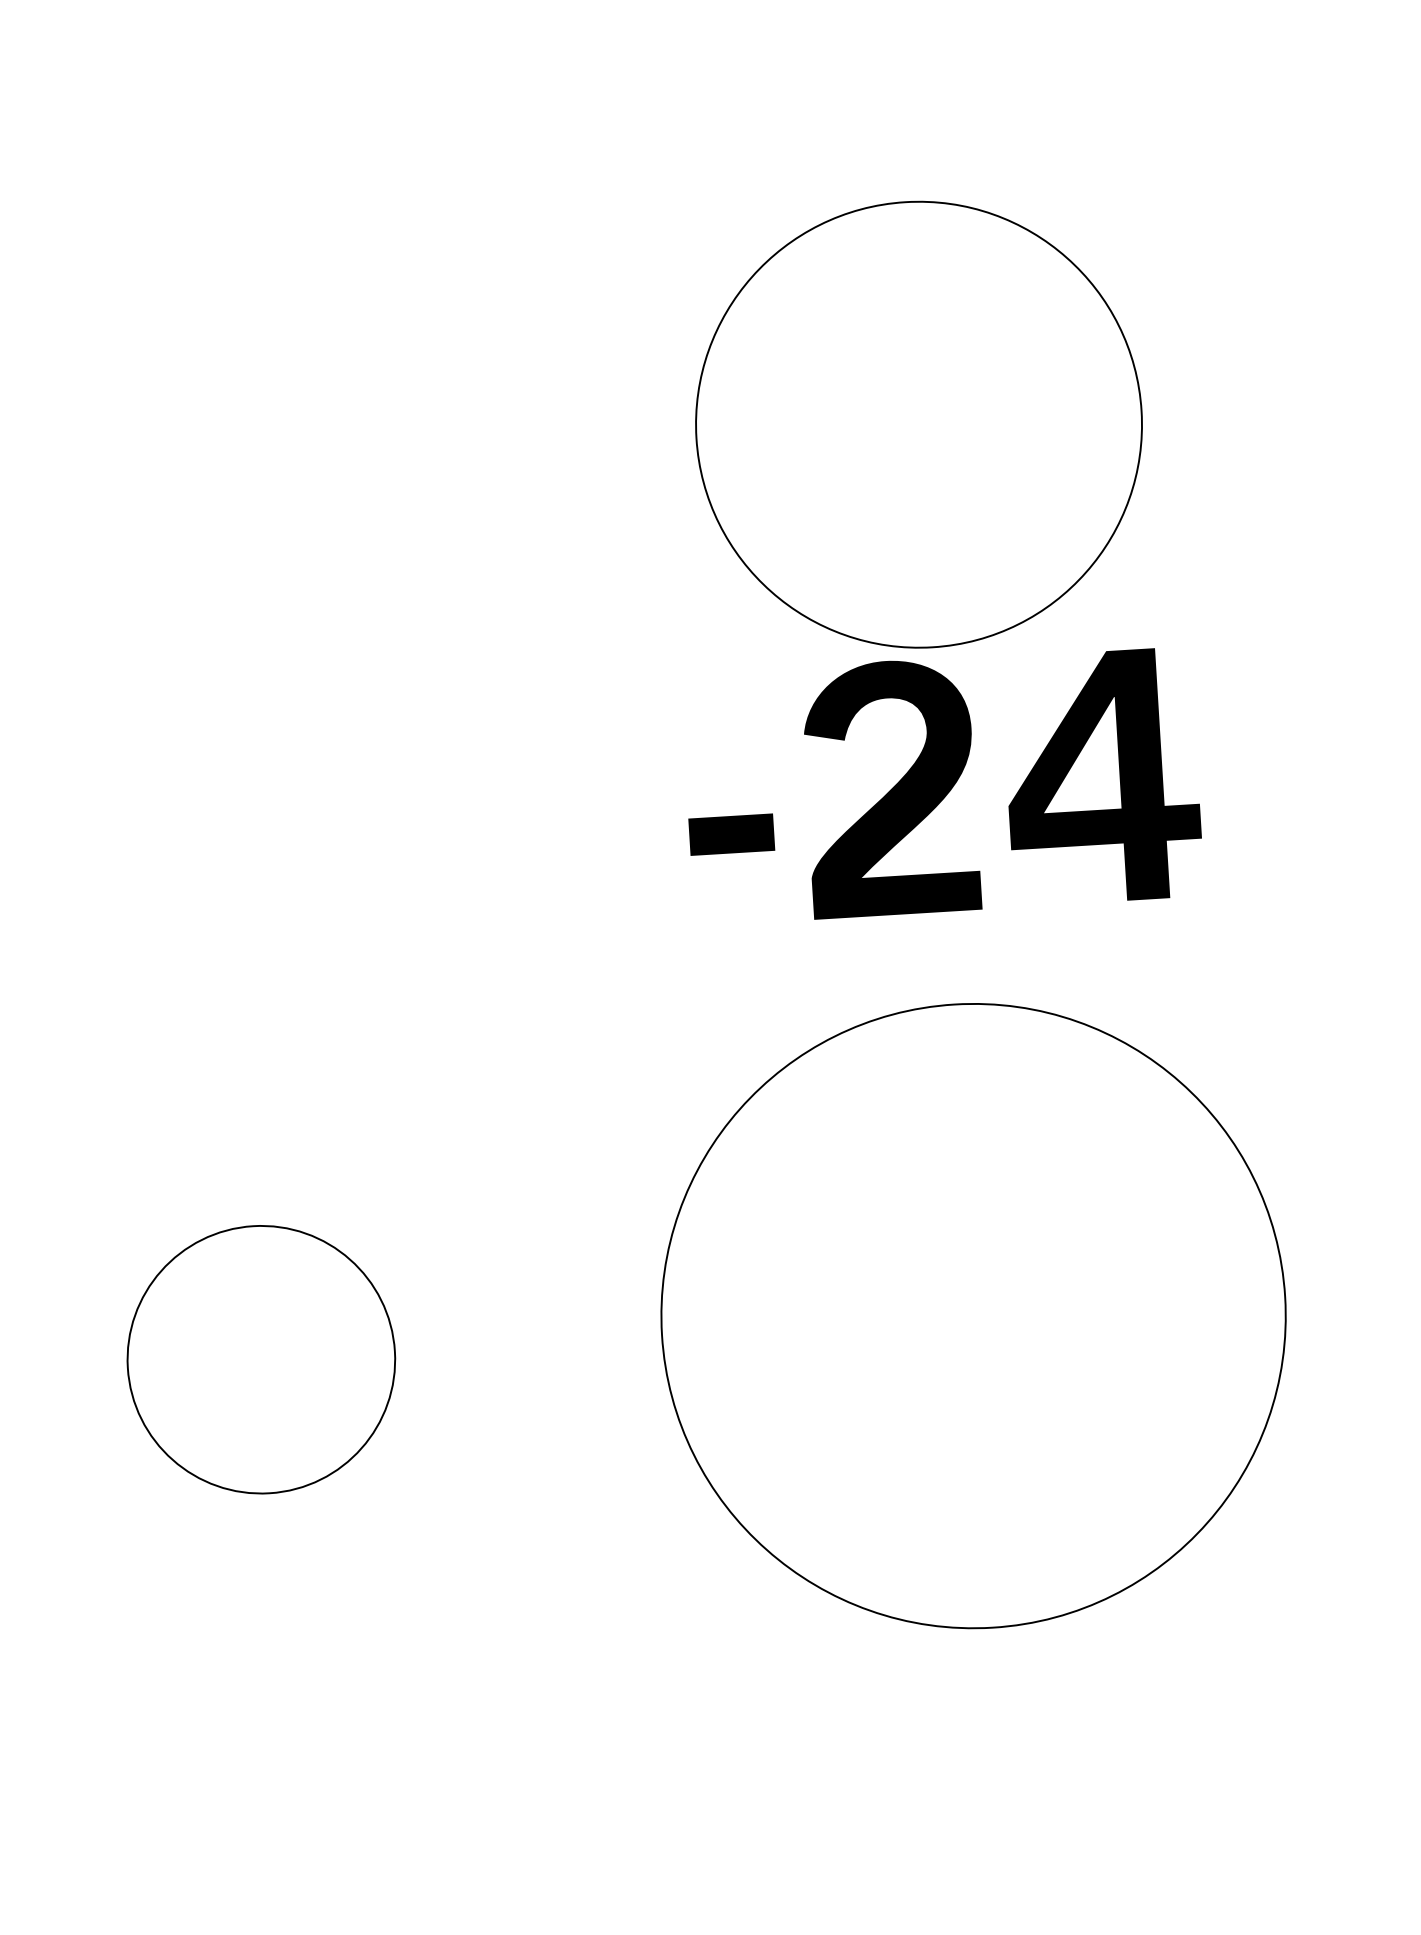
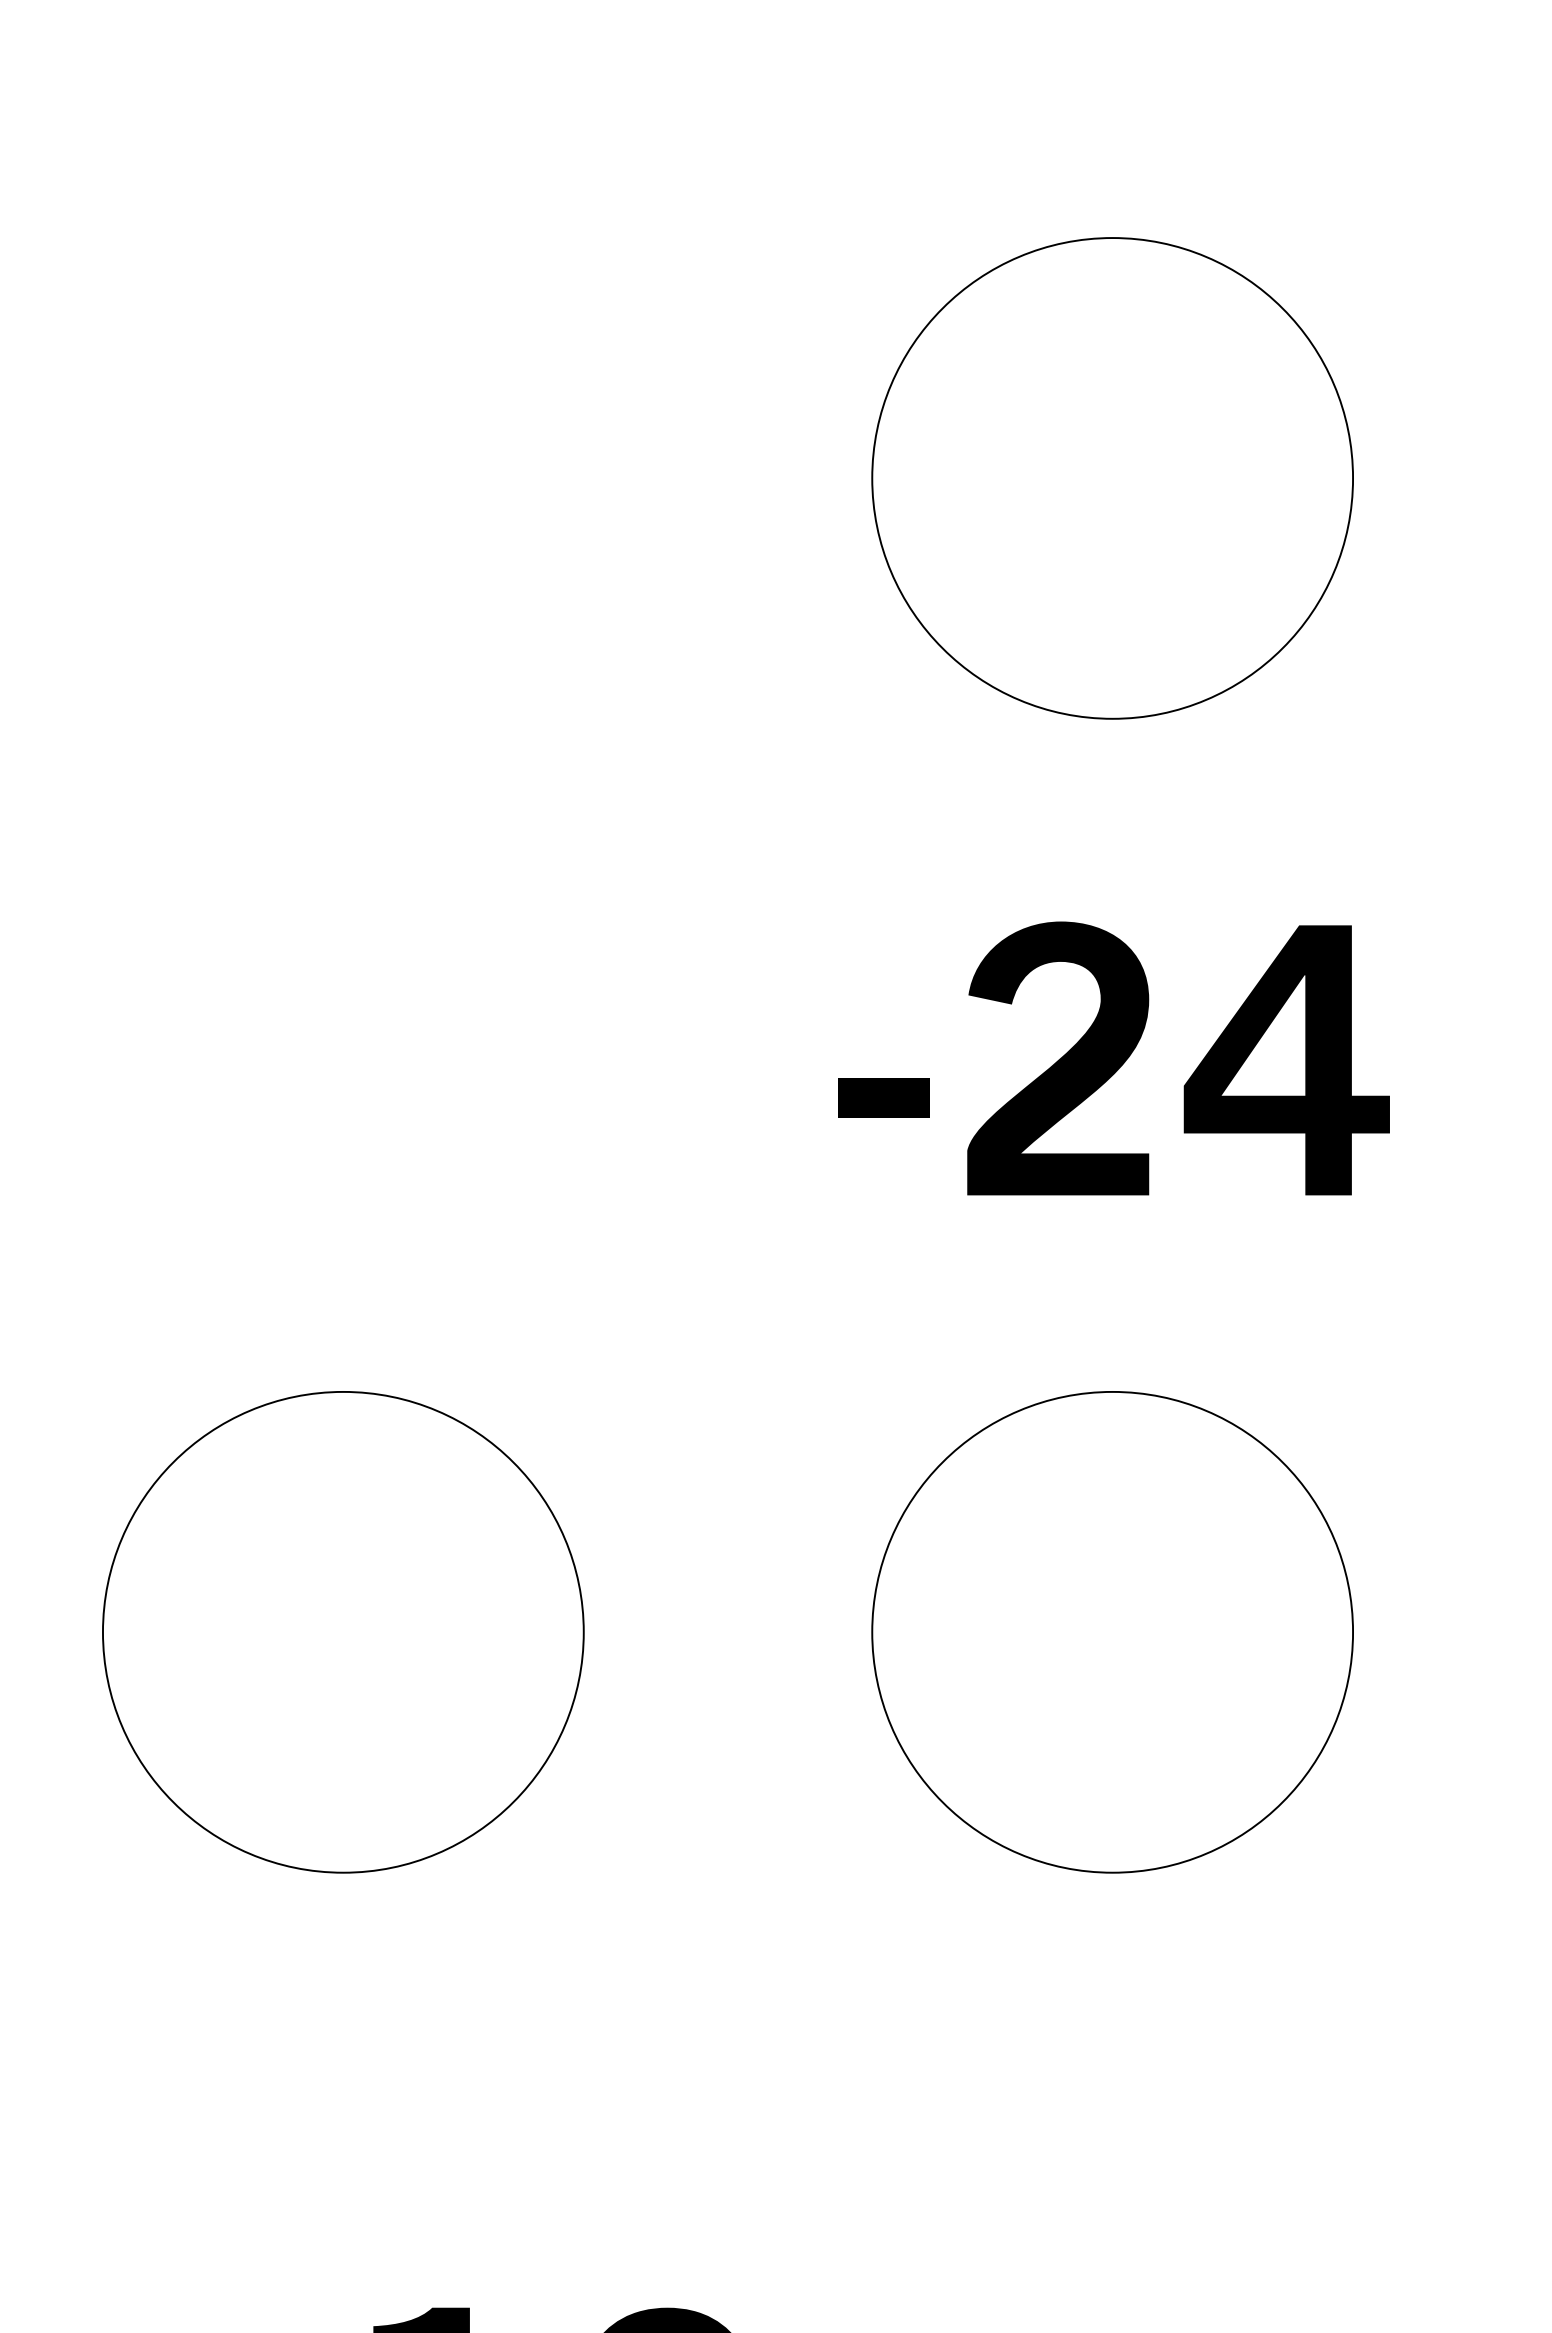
circle: (918, 424) -> (1112, 478), moved
circle: (973, 1316) -> (1112, 1632), size x0.71
circle: (260, 1359) -> (342, 1631), size x1.67

